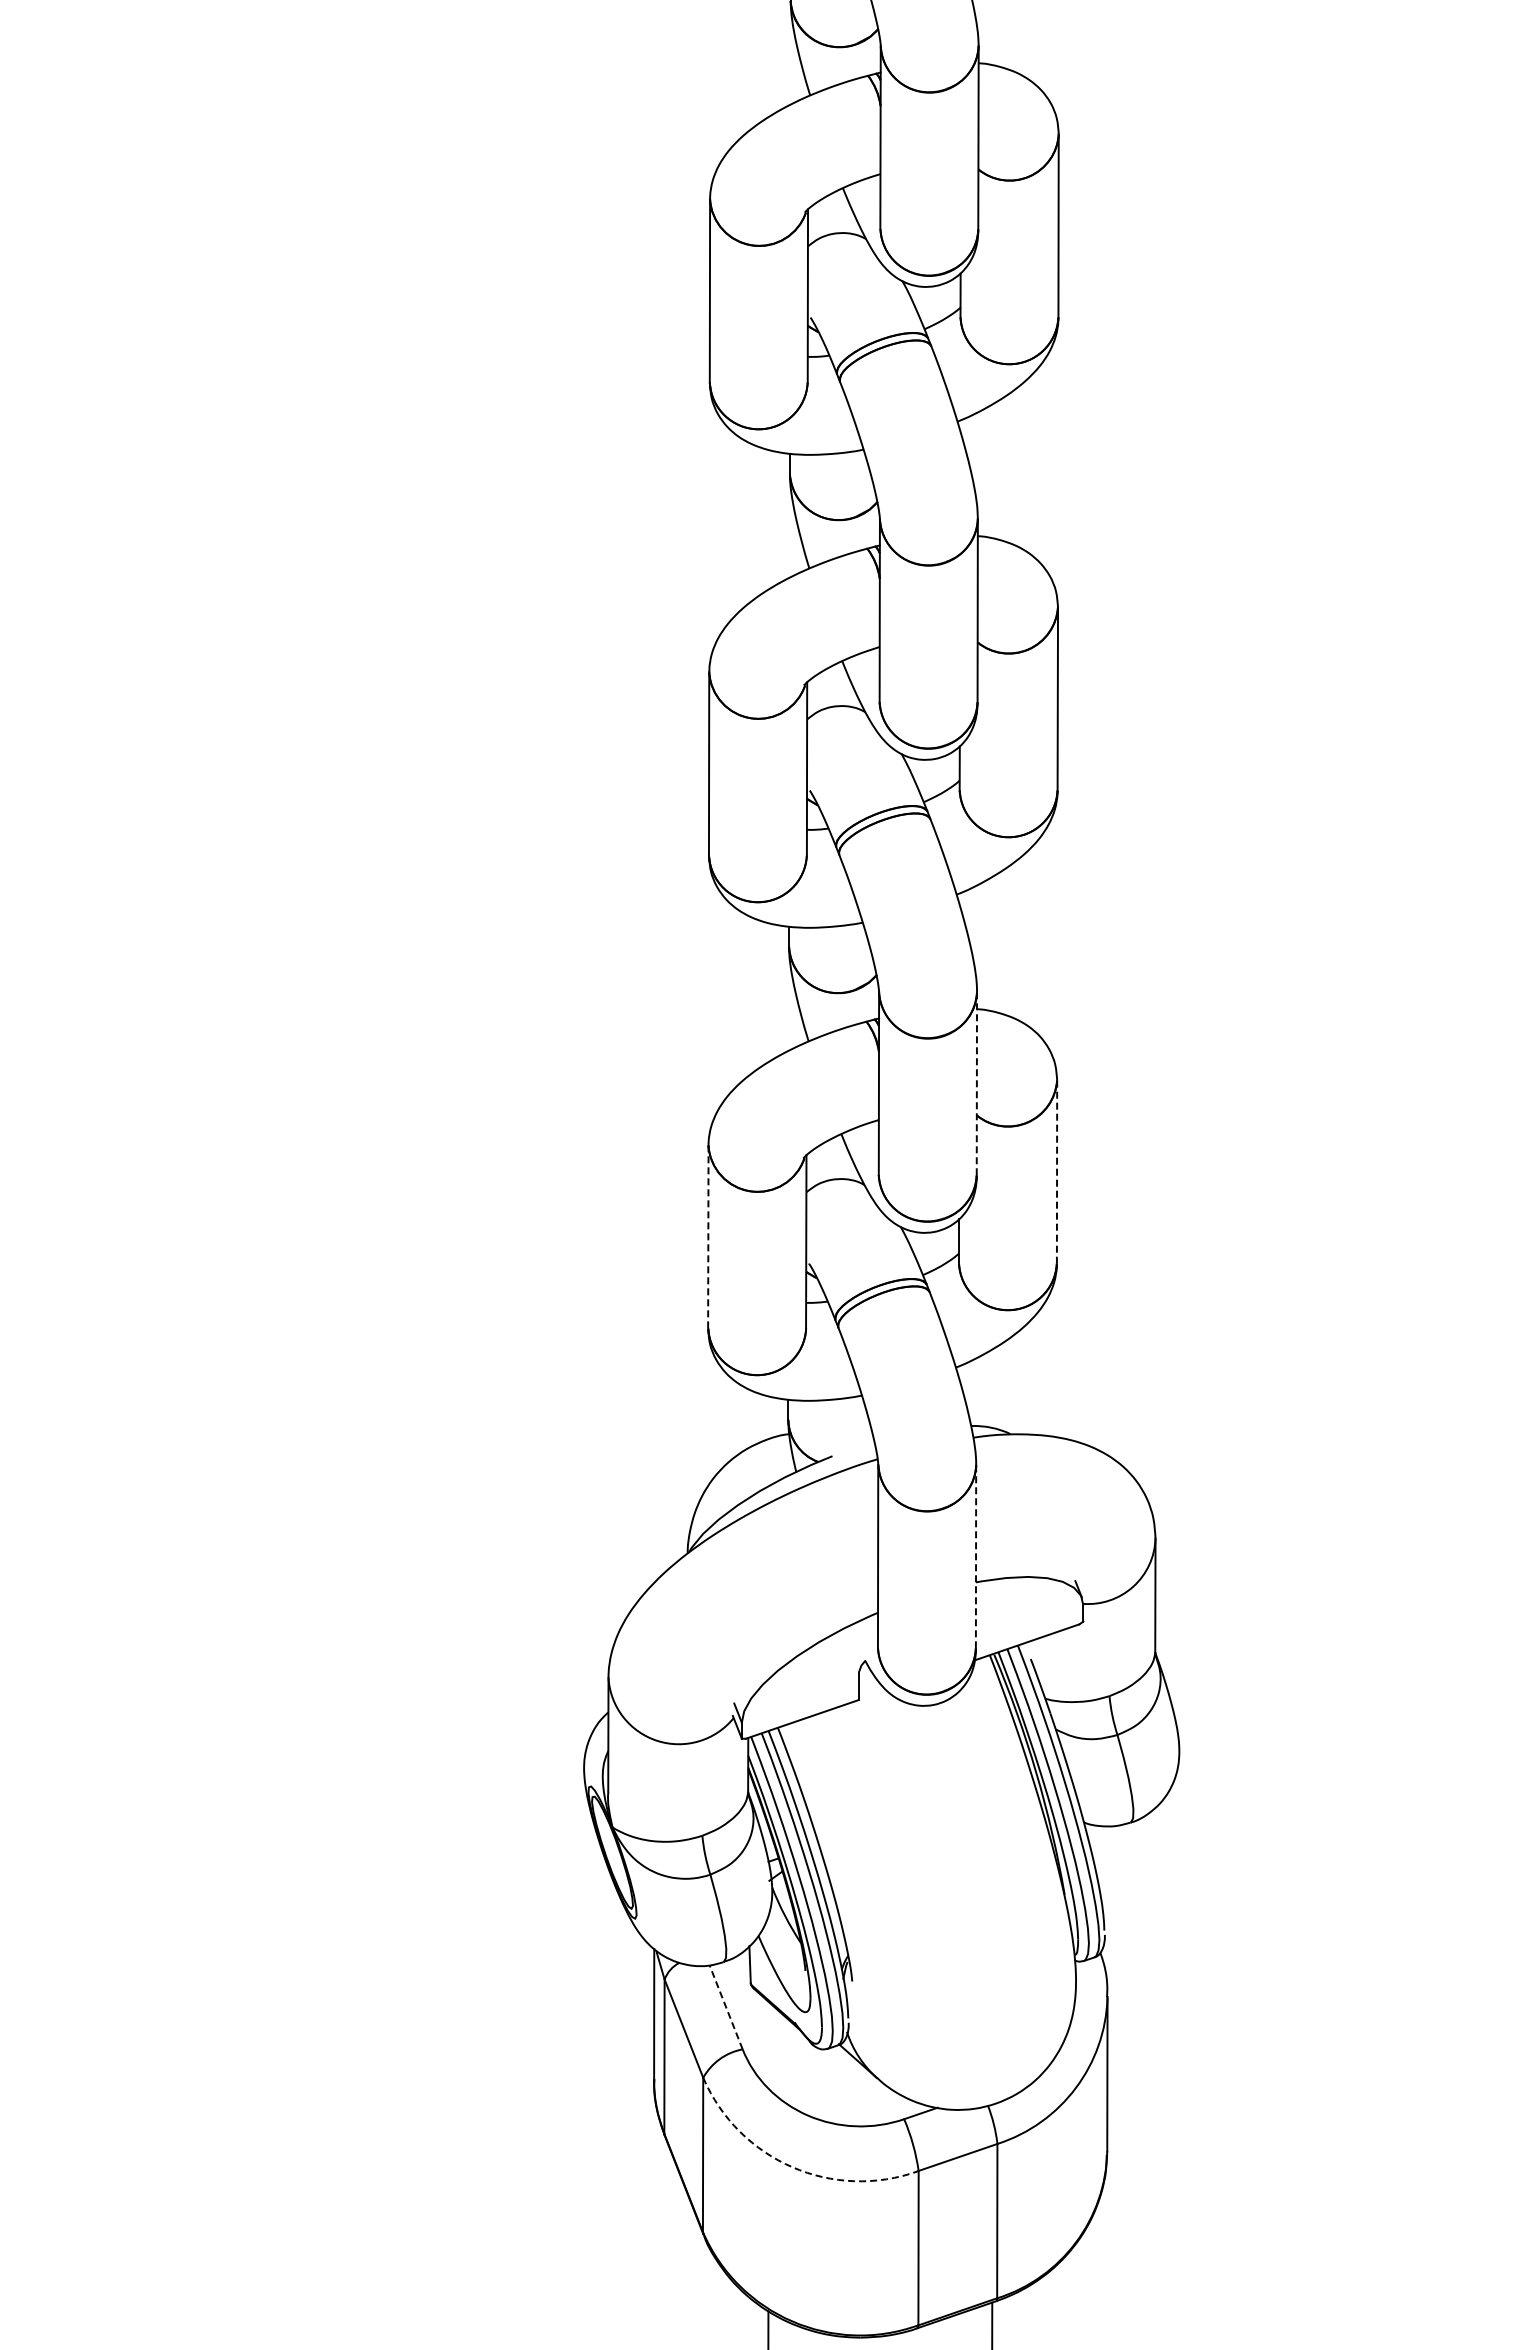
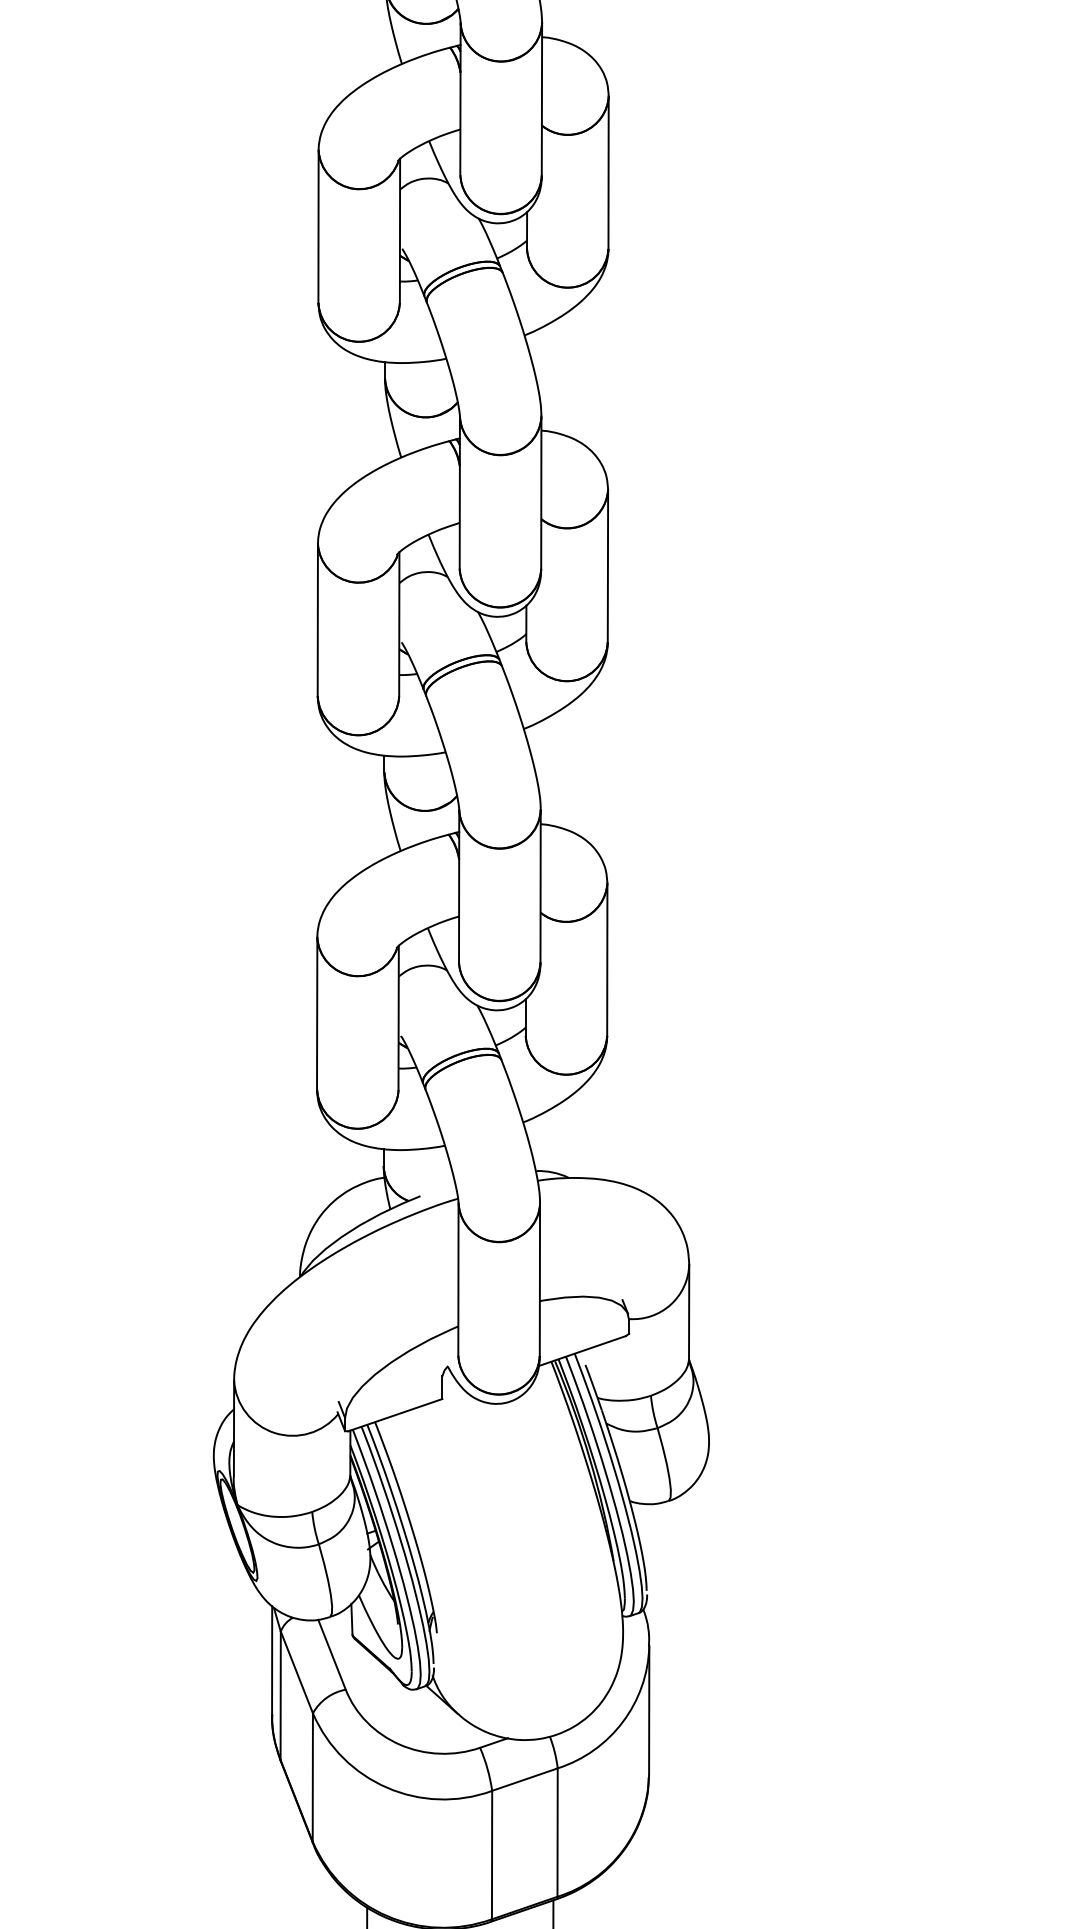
line: (976, 1083) -> (540, 886), dashed -> solid
line: (1057, 1172) -> (607, 960), dashed -> solid
line: (708, 1236) -> (317, 1013), dashed -> solid
line: (976, 1556) -> (540, 1279), dashed -> solid
line: (725, 2006) -> (331, 1654), dashed -> solid
arc: (792, 2167) -> (387, 1787), dashed -> solid

